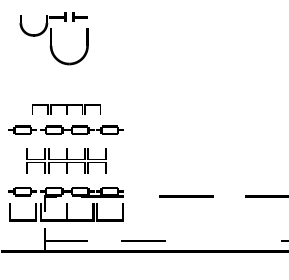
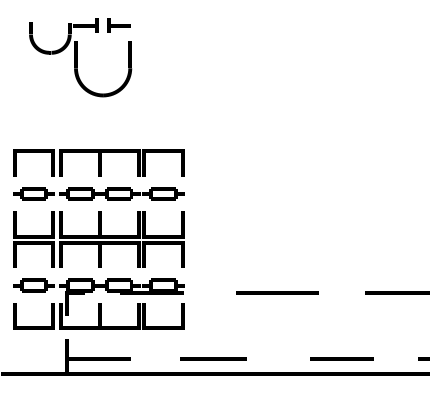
part: (66, 109) -> (98, 163), size x1.67
part: (66, 160) -> (98, 239), size x1.43
line: (229, 240) -> (341, 358), added

